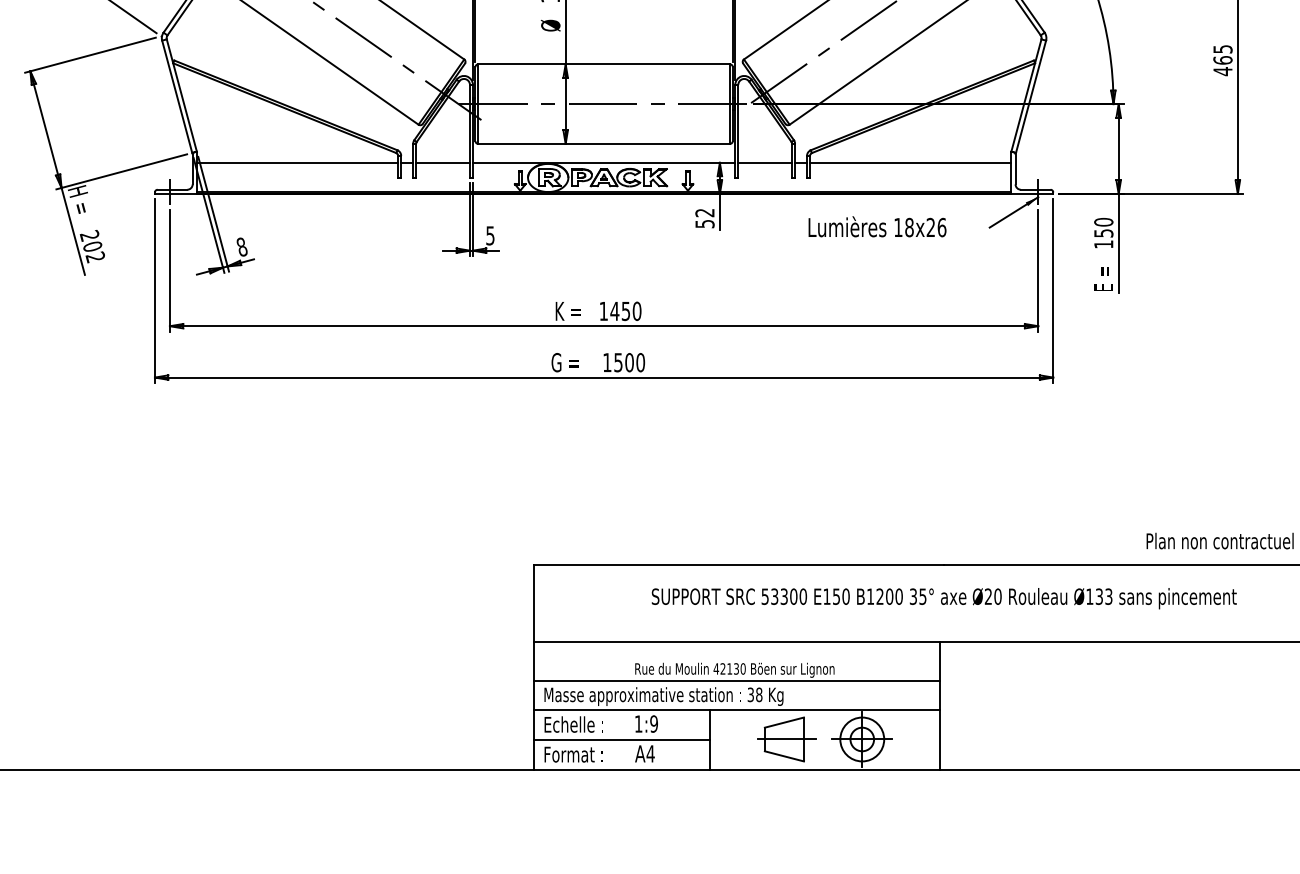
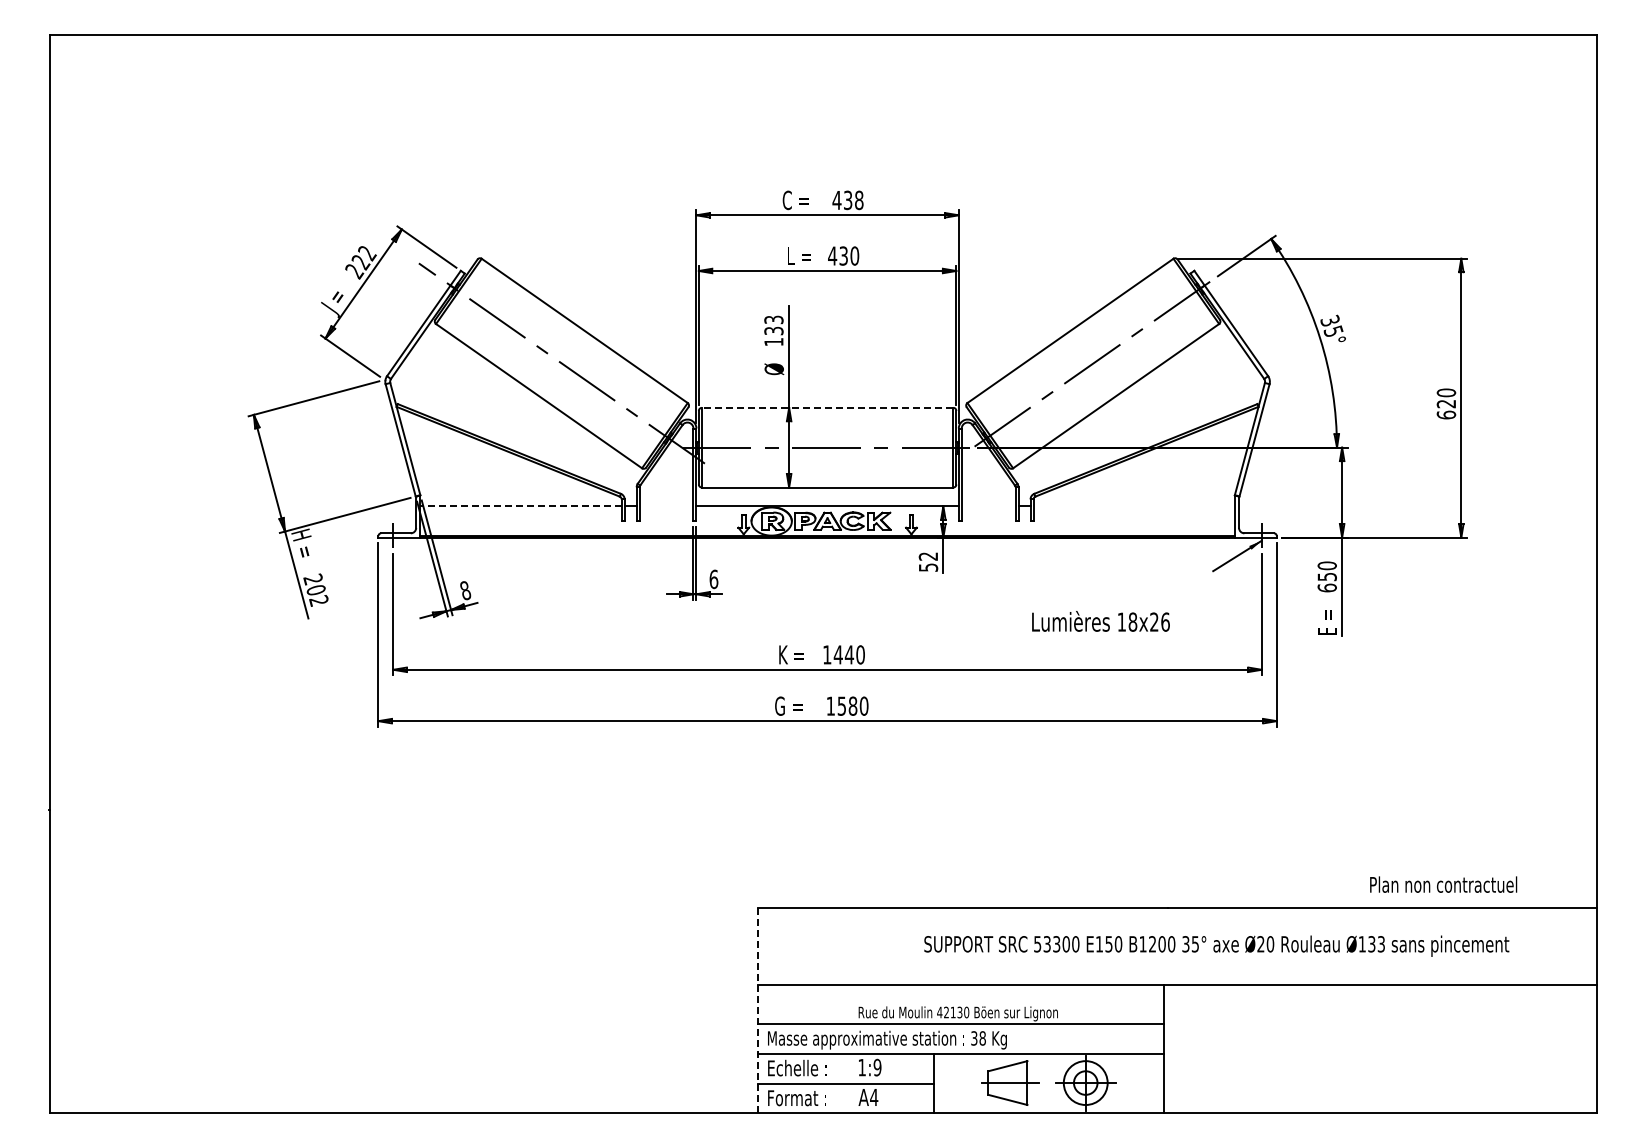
text: (1223, 59) -> (1446, 403), 465 -> 620
line: (604, 63) -> (827, 407), solid -> dashed
line: (298, 162) -> (521, 506), solid -> dashed
line: (443, 162) -> (666, 506), removed
line: (765, 162) -> (988, 506), removed
line: (910, 162) -> (1133, 506), removed
text: (877, 226) -> (1100, 621), moved
text: (490, 235) -> (713, 579), 5 -> 6
text: (1103, 243) -> (1326, 587), 150 -> 650
text: (626, 310) -> (849, 654), 1450 -> 1440
text: (629, 361) -> (852, 705), 1500 -> 1580
text: (944, 597) -> (1216, 945), moved
line: (534, 667) -> (757, 1011), solid -> dashed

